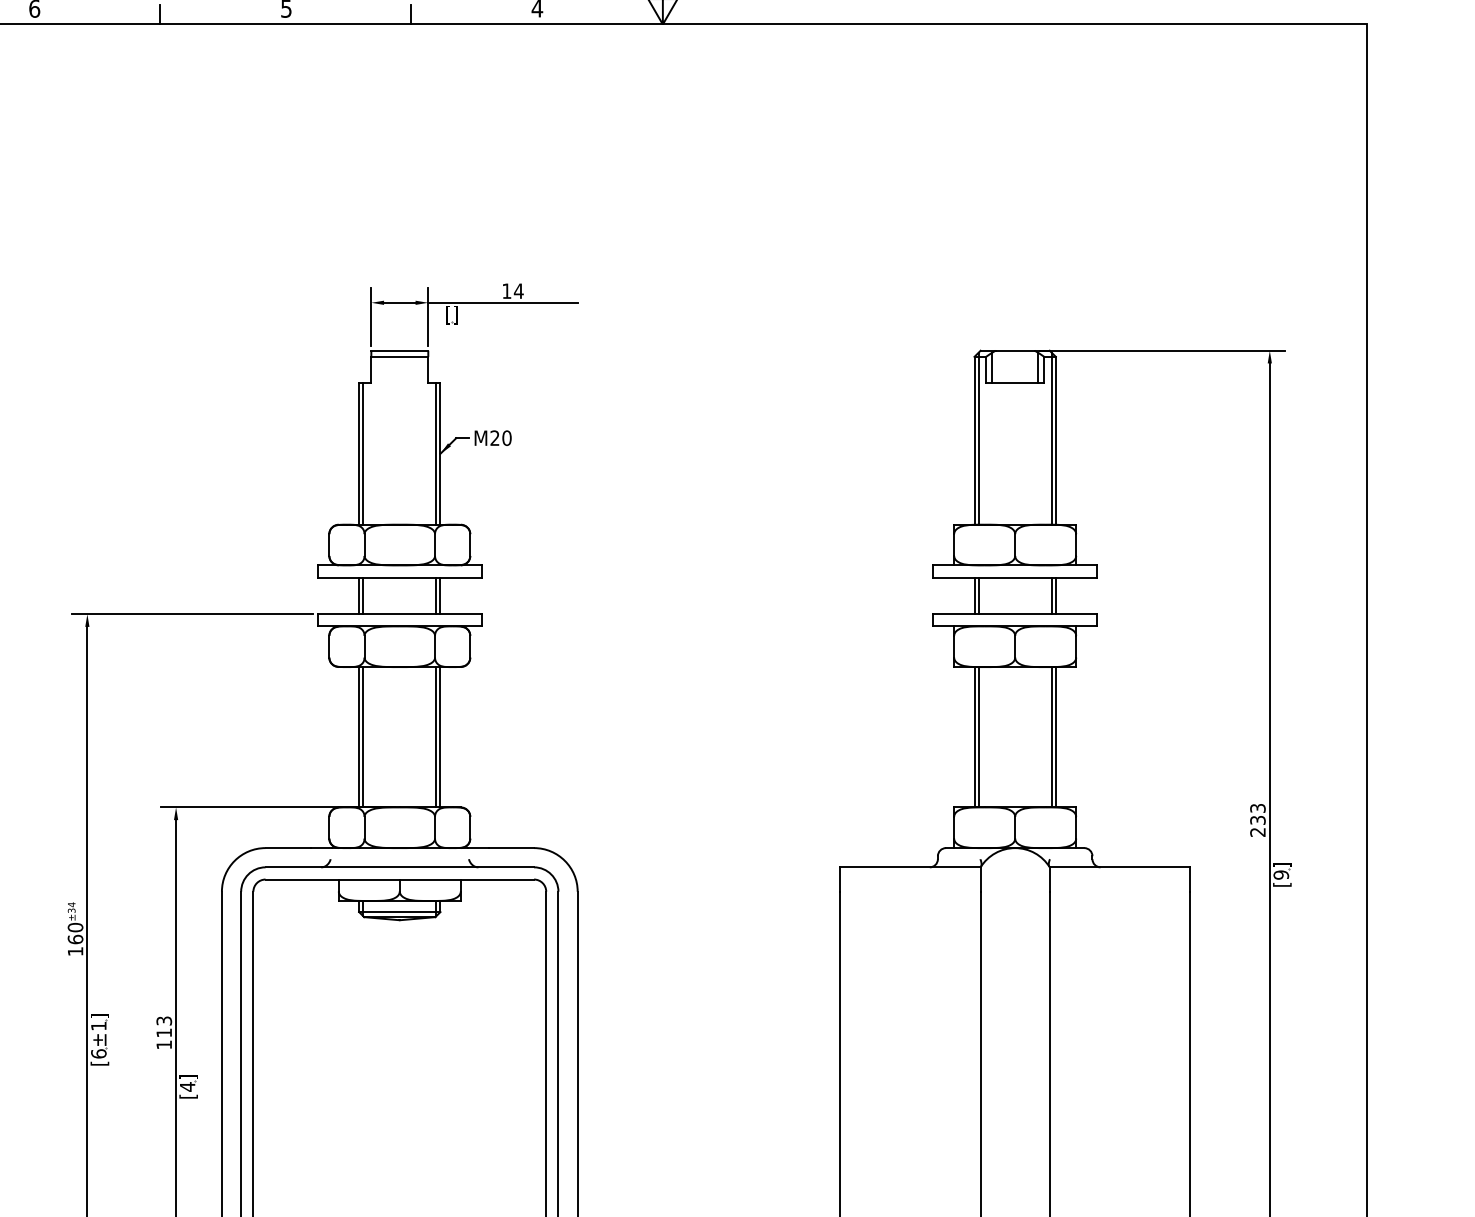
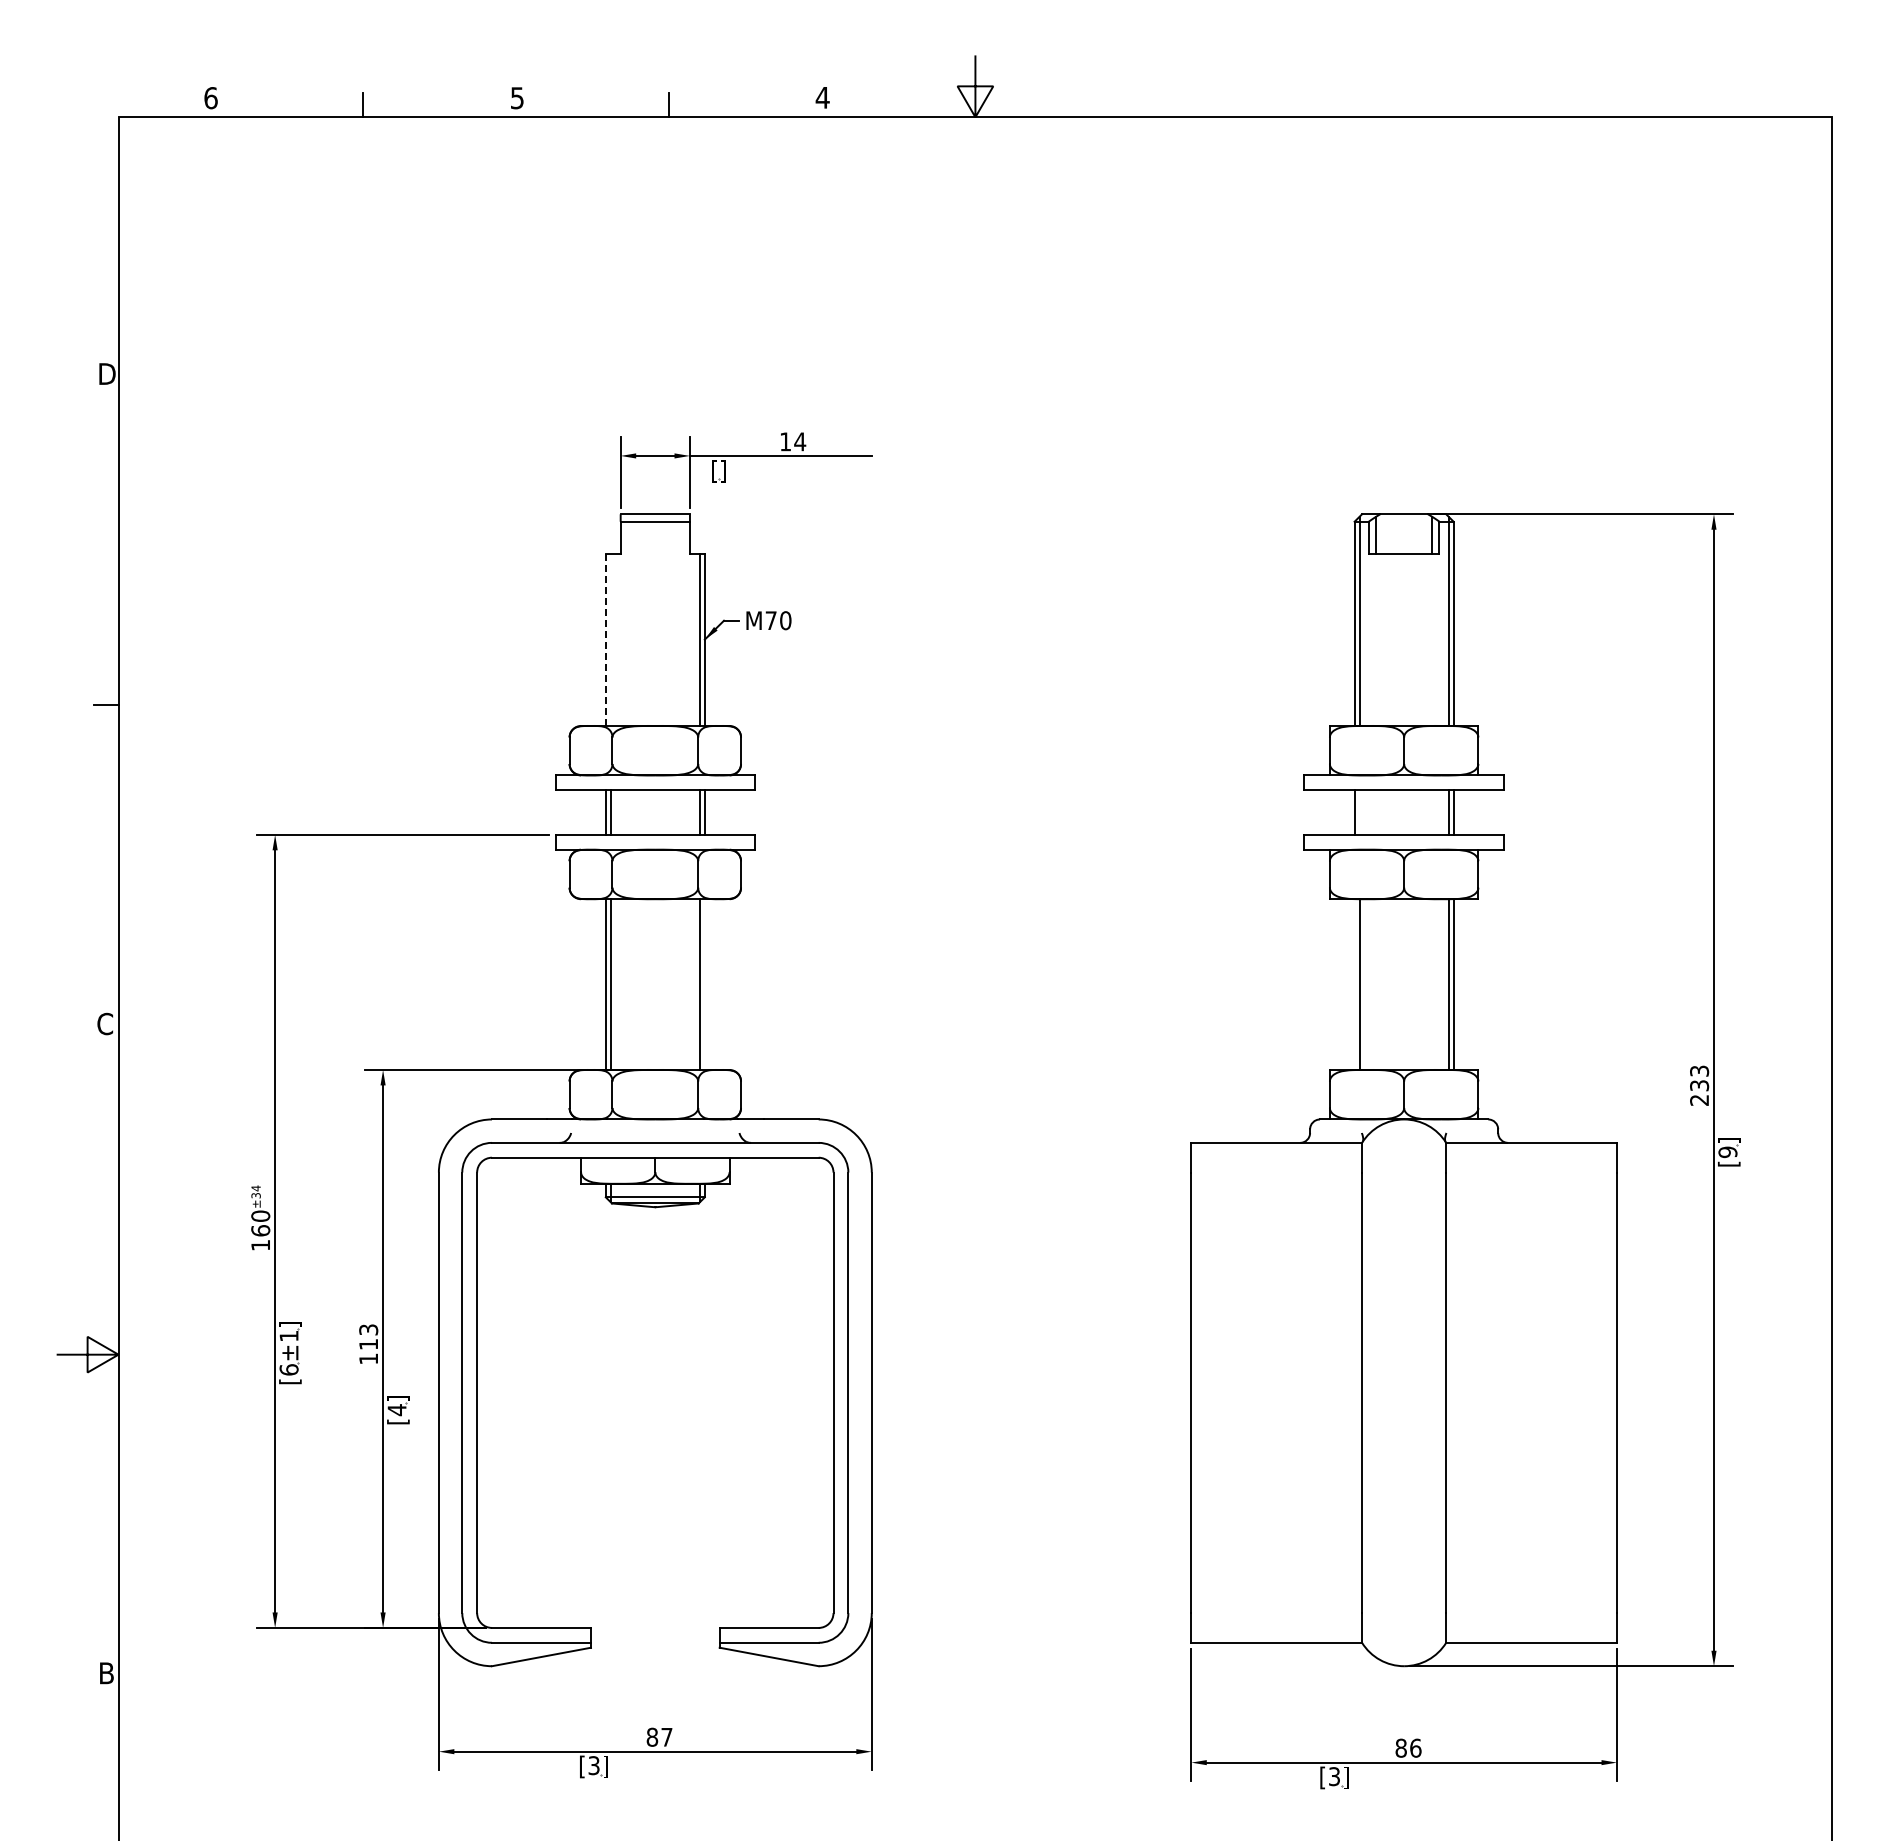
text: (494, 438) -> (770, 620), M20 -> M70
line: (358, 453) -> (605, 639), solid -> dashed
line: (362, 453) -> (610, 639), removed
line: (978, 595) -> (1359, 812), removed
line: (440, 737) -> (704, 984), removed
line: (974, 737) -> (1354, 984), removed

